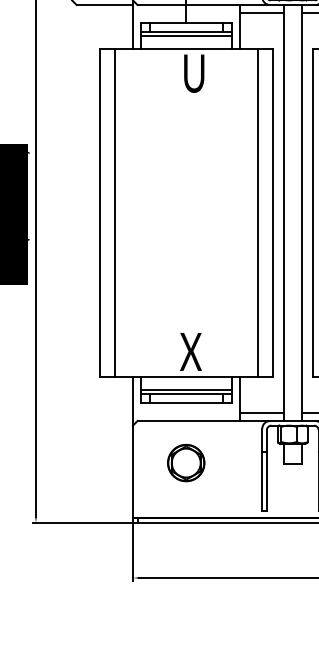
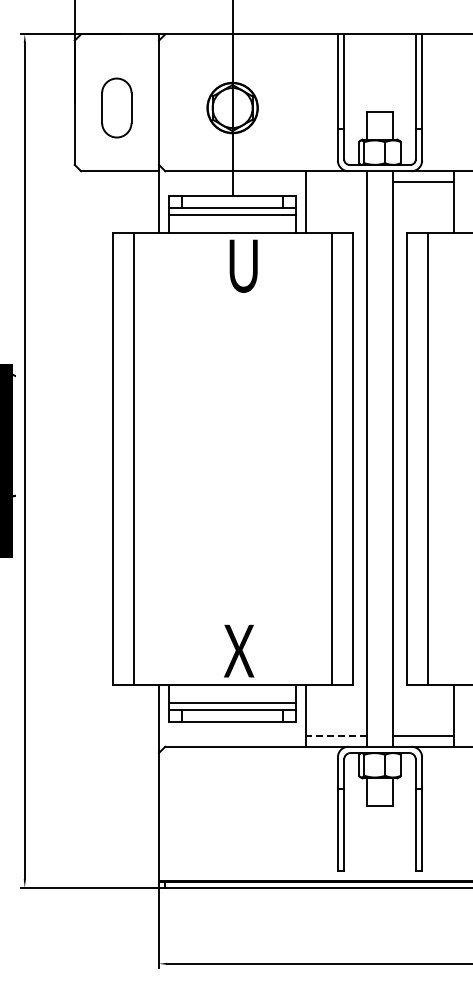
line: (261, 12) -> (336, 181), removed
line: (261, 413) -> (336, 736), solid -> dashed
part: (186, 462) -> (232, 804), removed

